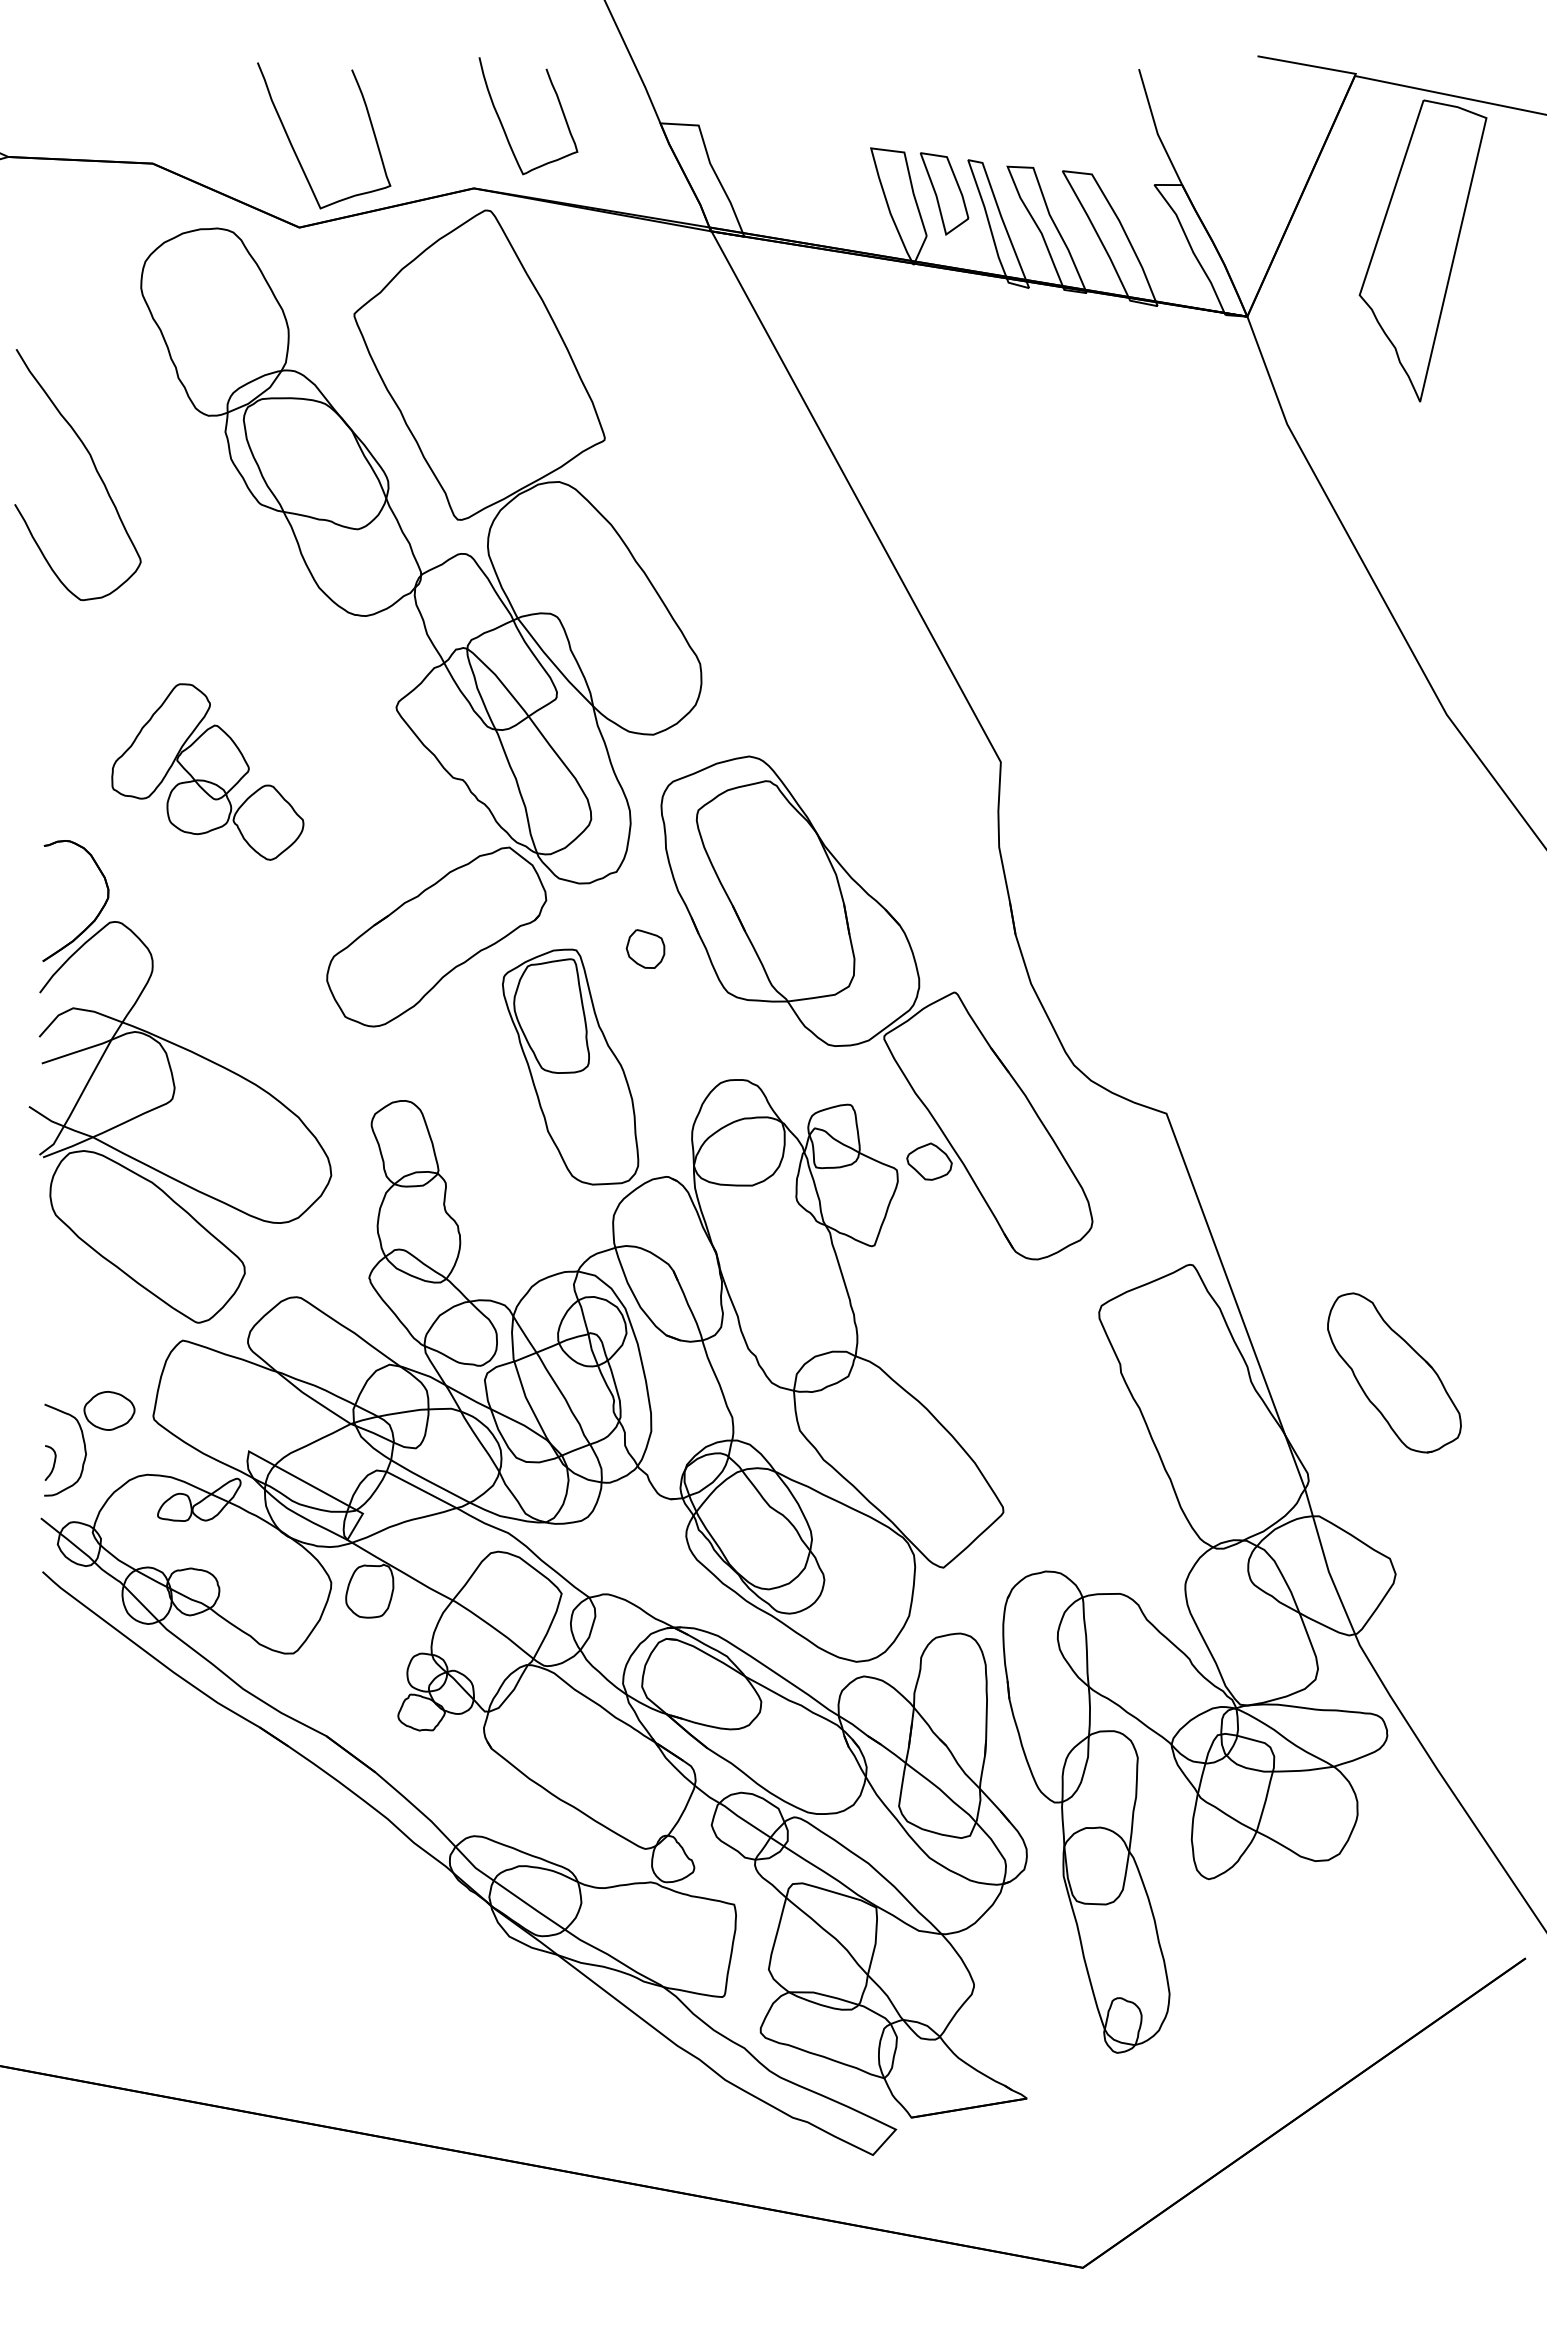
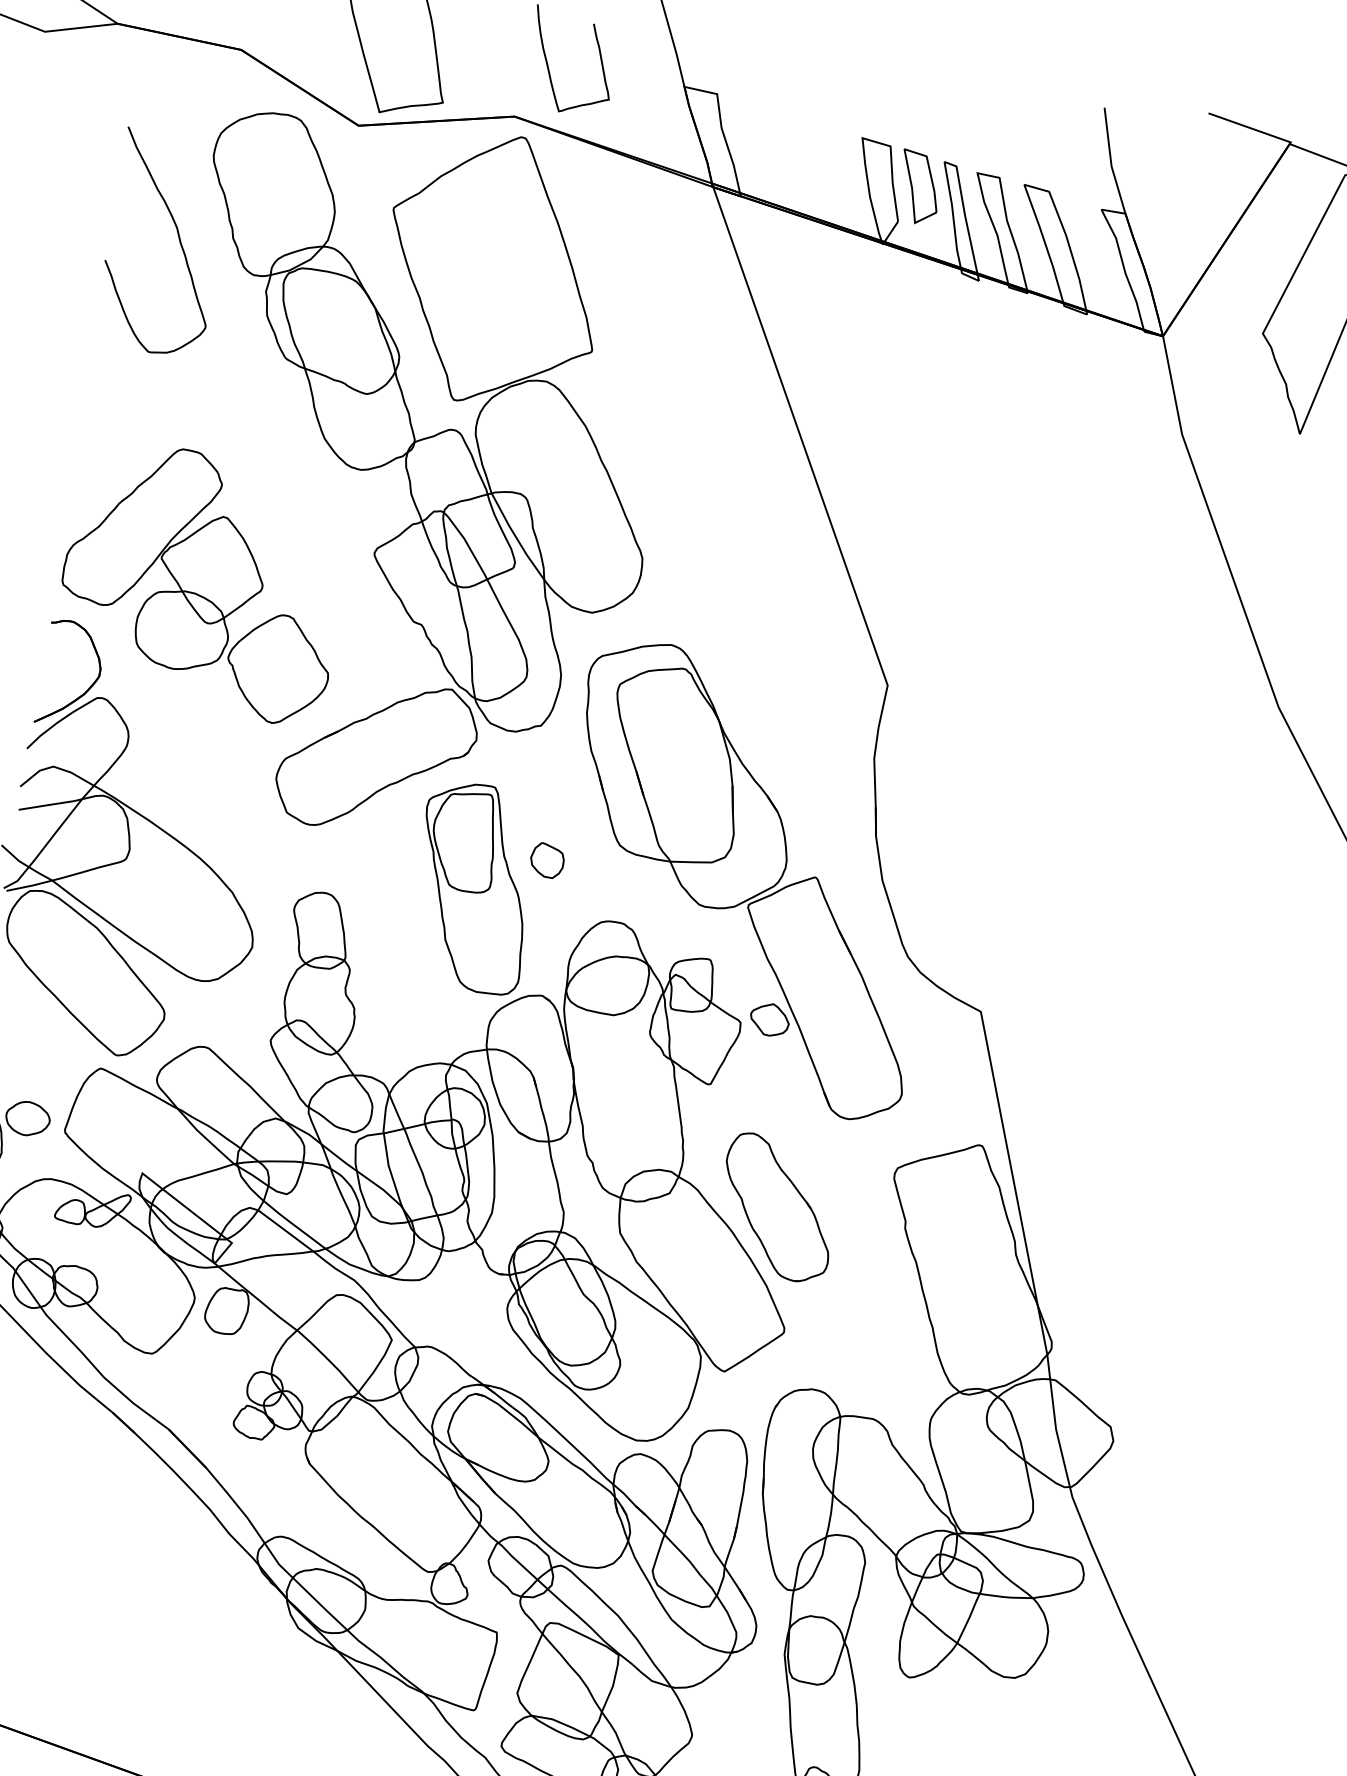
curve: (95, 470) -> (179, 242), moved
part: (207, 771) -> (202, 581), size x1.67
part: (645, 948) -> (547, 860), moved
part: (1394, 1372) -> (777, 1207), moved

